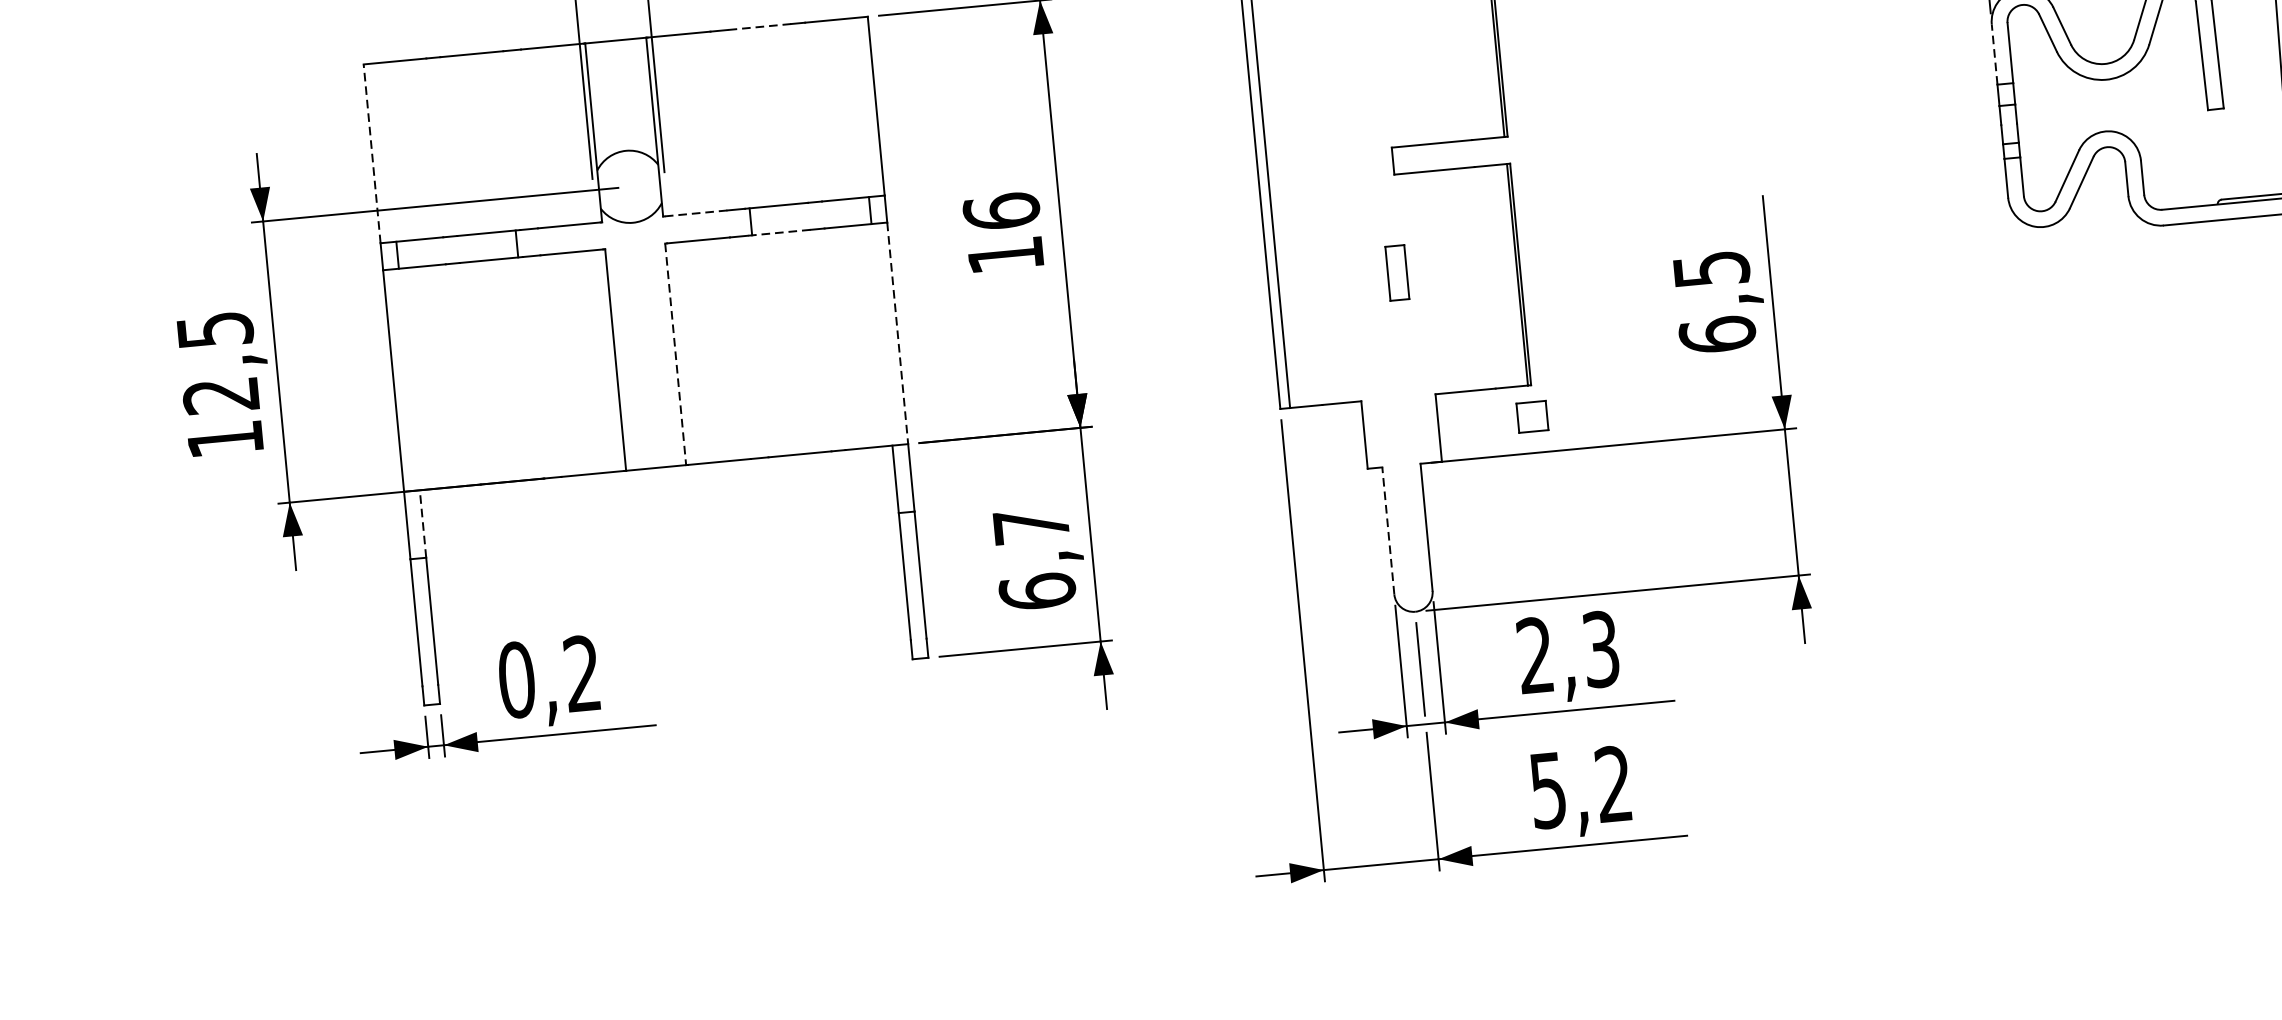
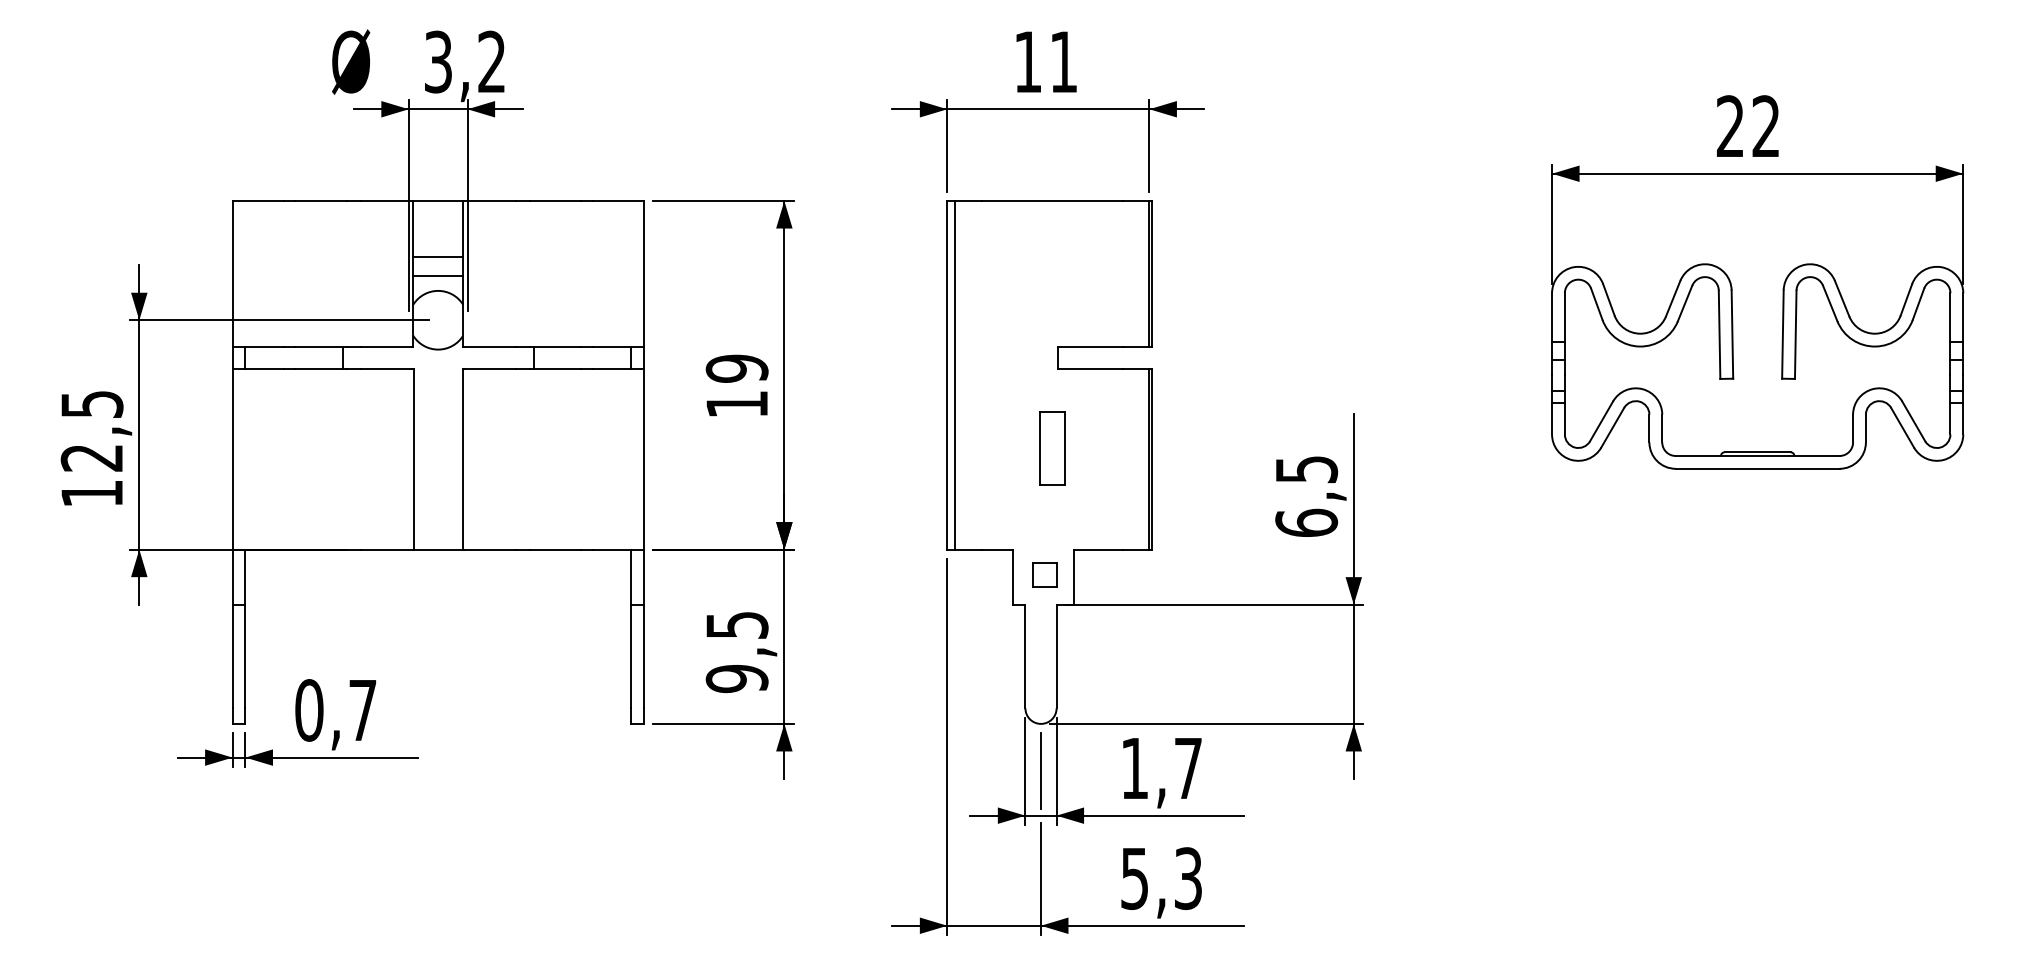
line: (759, 26) -> (555, 200), dashed -> solid
line: (1995, 54) -> (1552, 317), dashed -> solid
line: (622, 109) -> (438, 257), added
line: (624, 133) -> (438, 276), added
line: (371, 153) -> (232, 273), dashed -> solid
text: (1000, 211) -> (736, 368), 16 -> 19
line: (695, 213) -> (489, 346), dashed -> solid
line: (778, 232) -> (555, 368), dashed -> solid
part: (1397, 272) -> (1052, 448), size x1.67
line: (897, 333) -> (643, 459), dashed -> solid
line: (675, 354) -> (462, 459), dashed -> solid
part: (1532, 415) -> (1044, 574), moved
line: (423, 524) -> (245, 577), dashed -> solid
line: (1388, 530) -> (1025, 656), dashed -> solid
text: (1033, 559) -> (736, 652), 6,7 -> 9,5
text: (1568, 652) -> (1161, 768), 2,3 -> 1,7
text: (581, 672) -> (362, 709), 0,2 -> 0,7
text: (1612, 784) -> (1187, 878), 5,2 -> 5,3

